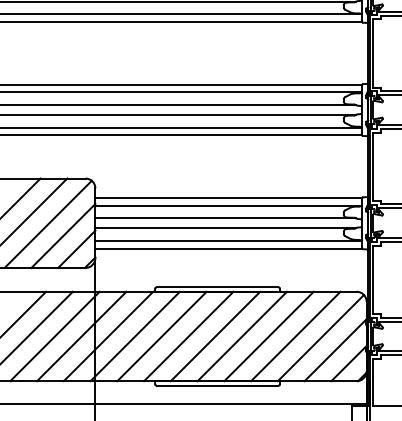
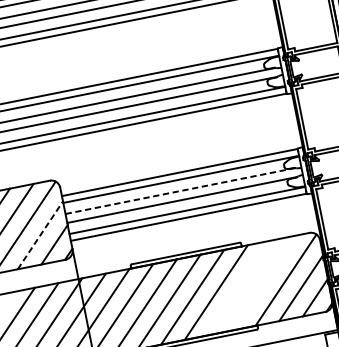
line: (224, 218) -> (179, 191), solid -> dashed
line: (63, 235) -> (40, 234), solid -> dashed
line: (268, 336) -> (239, 288), removed
line: (295, 336) -> (263, 283), removed

